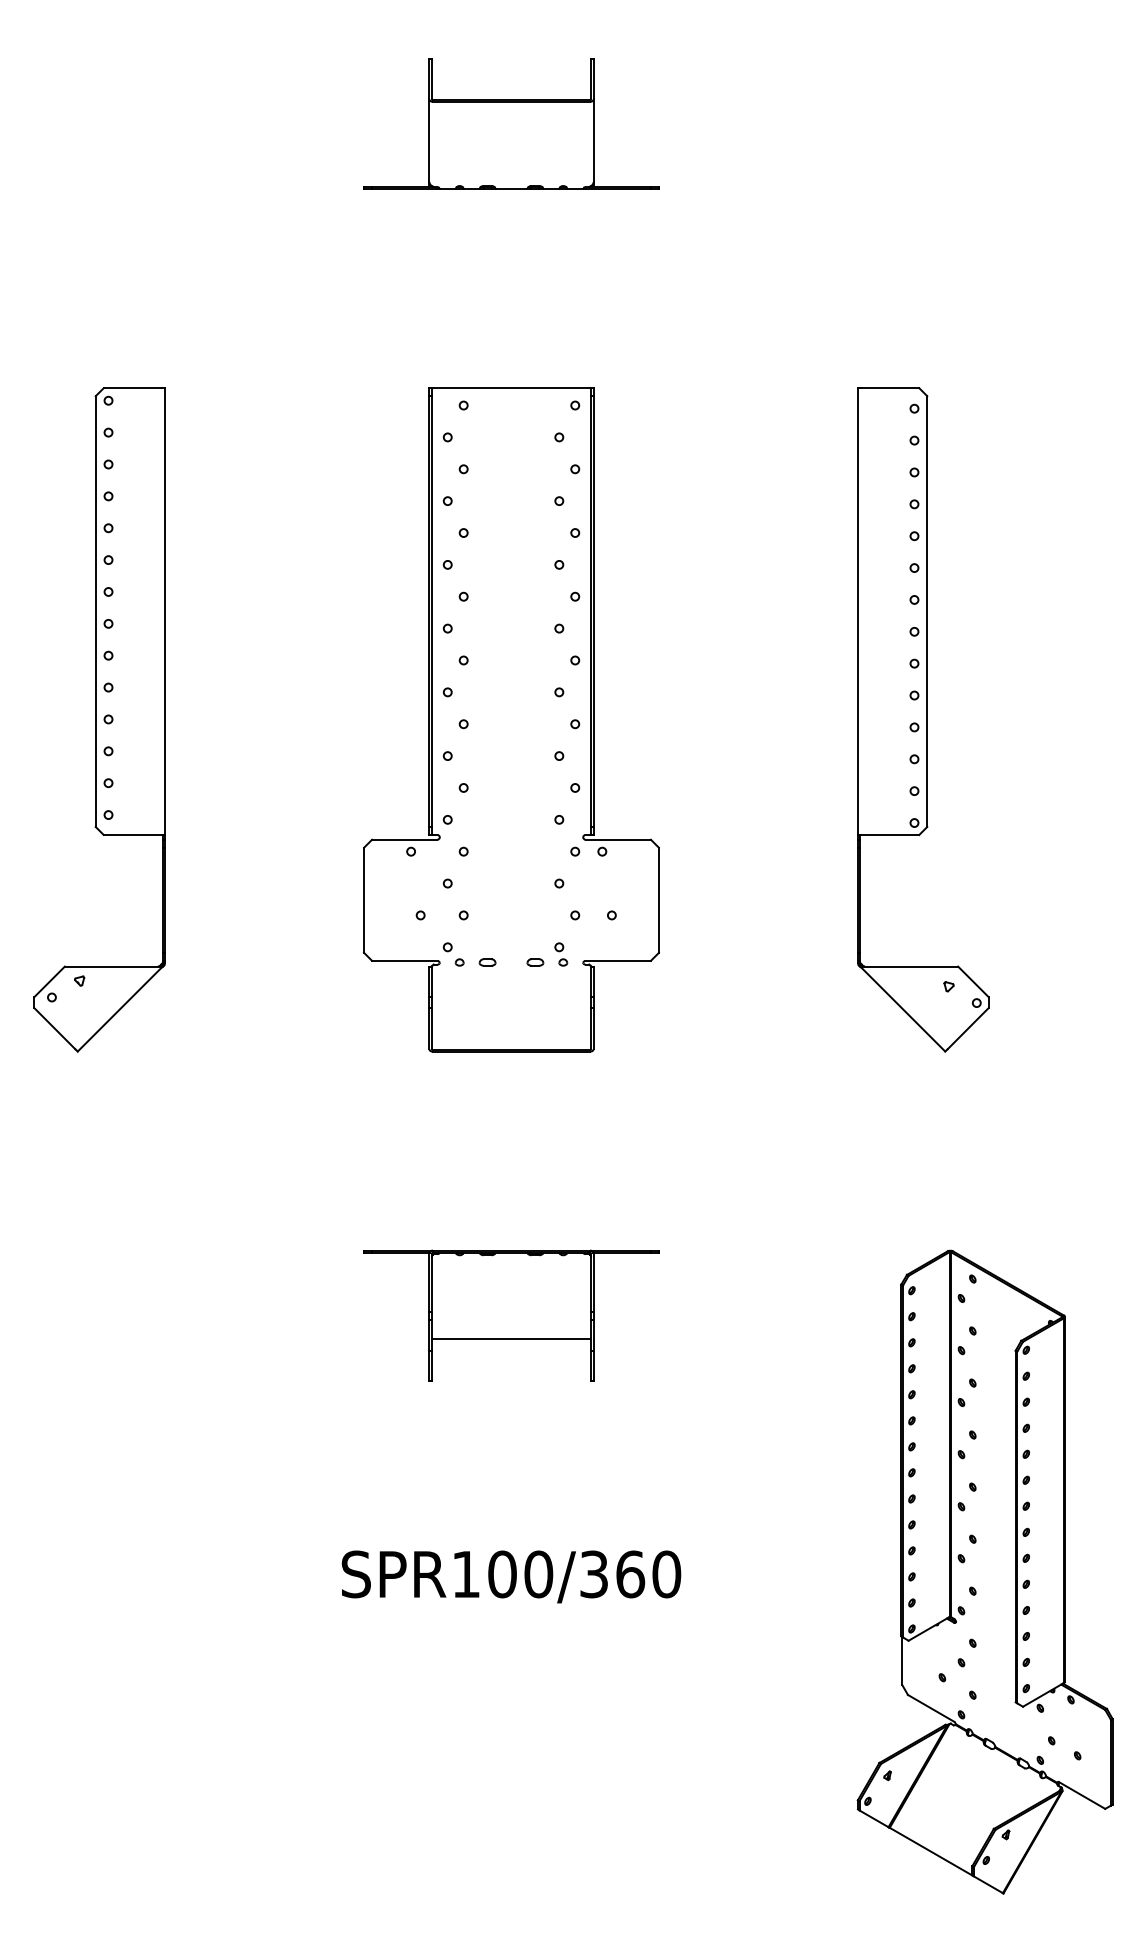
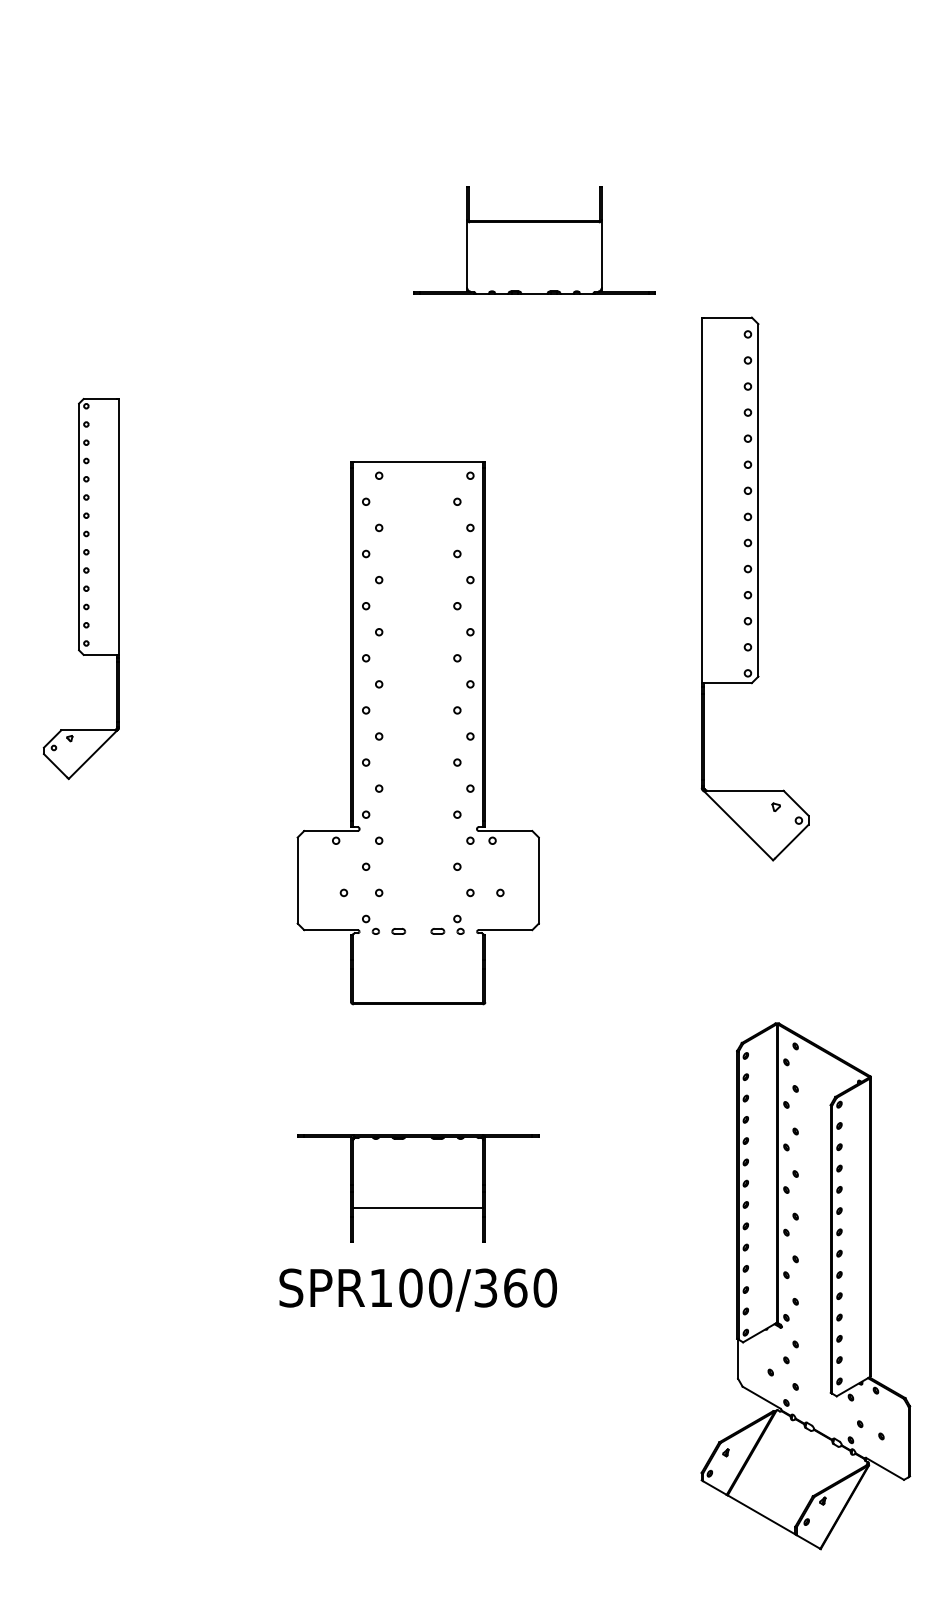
part: (511, 123) -> (534, 240), moved
part: (99, 719) -> (81, 588), size x0.7
part: (511, 719) -> (418, 732), moved
part: (511, 1315) -> (418, 1188), moved

